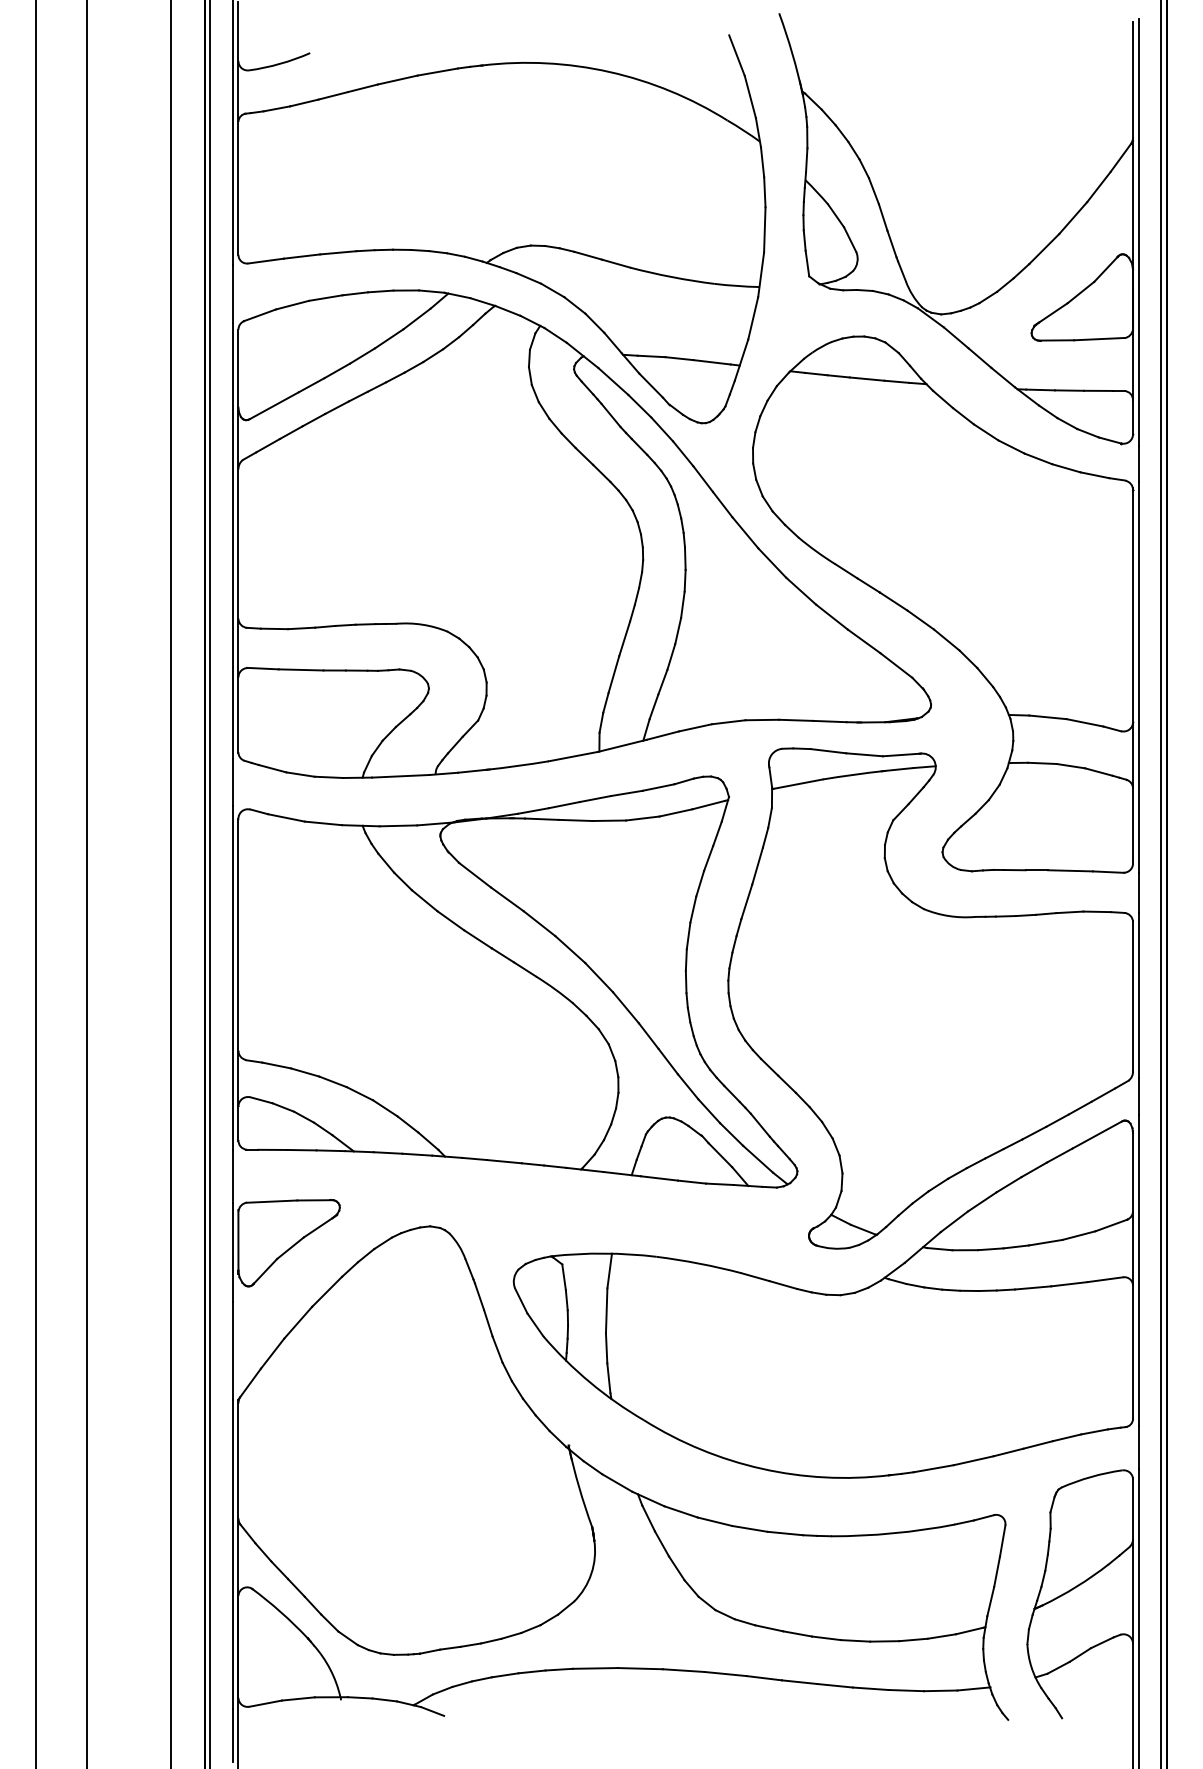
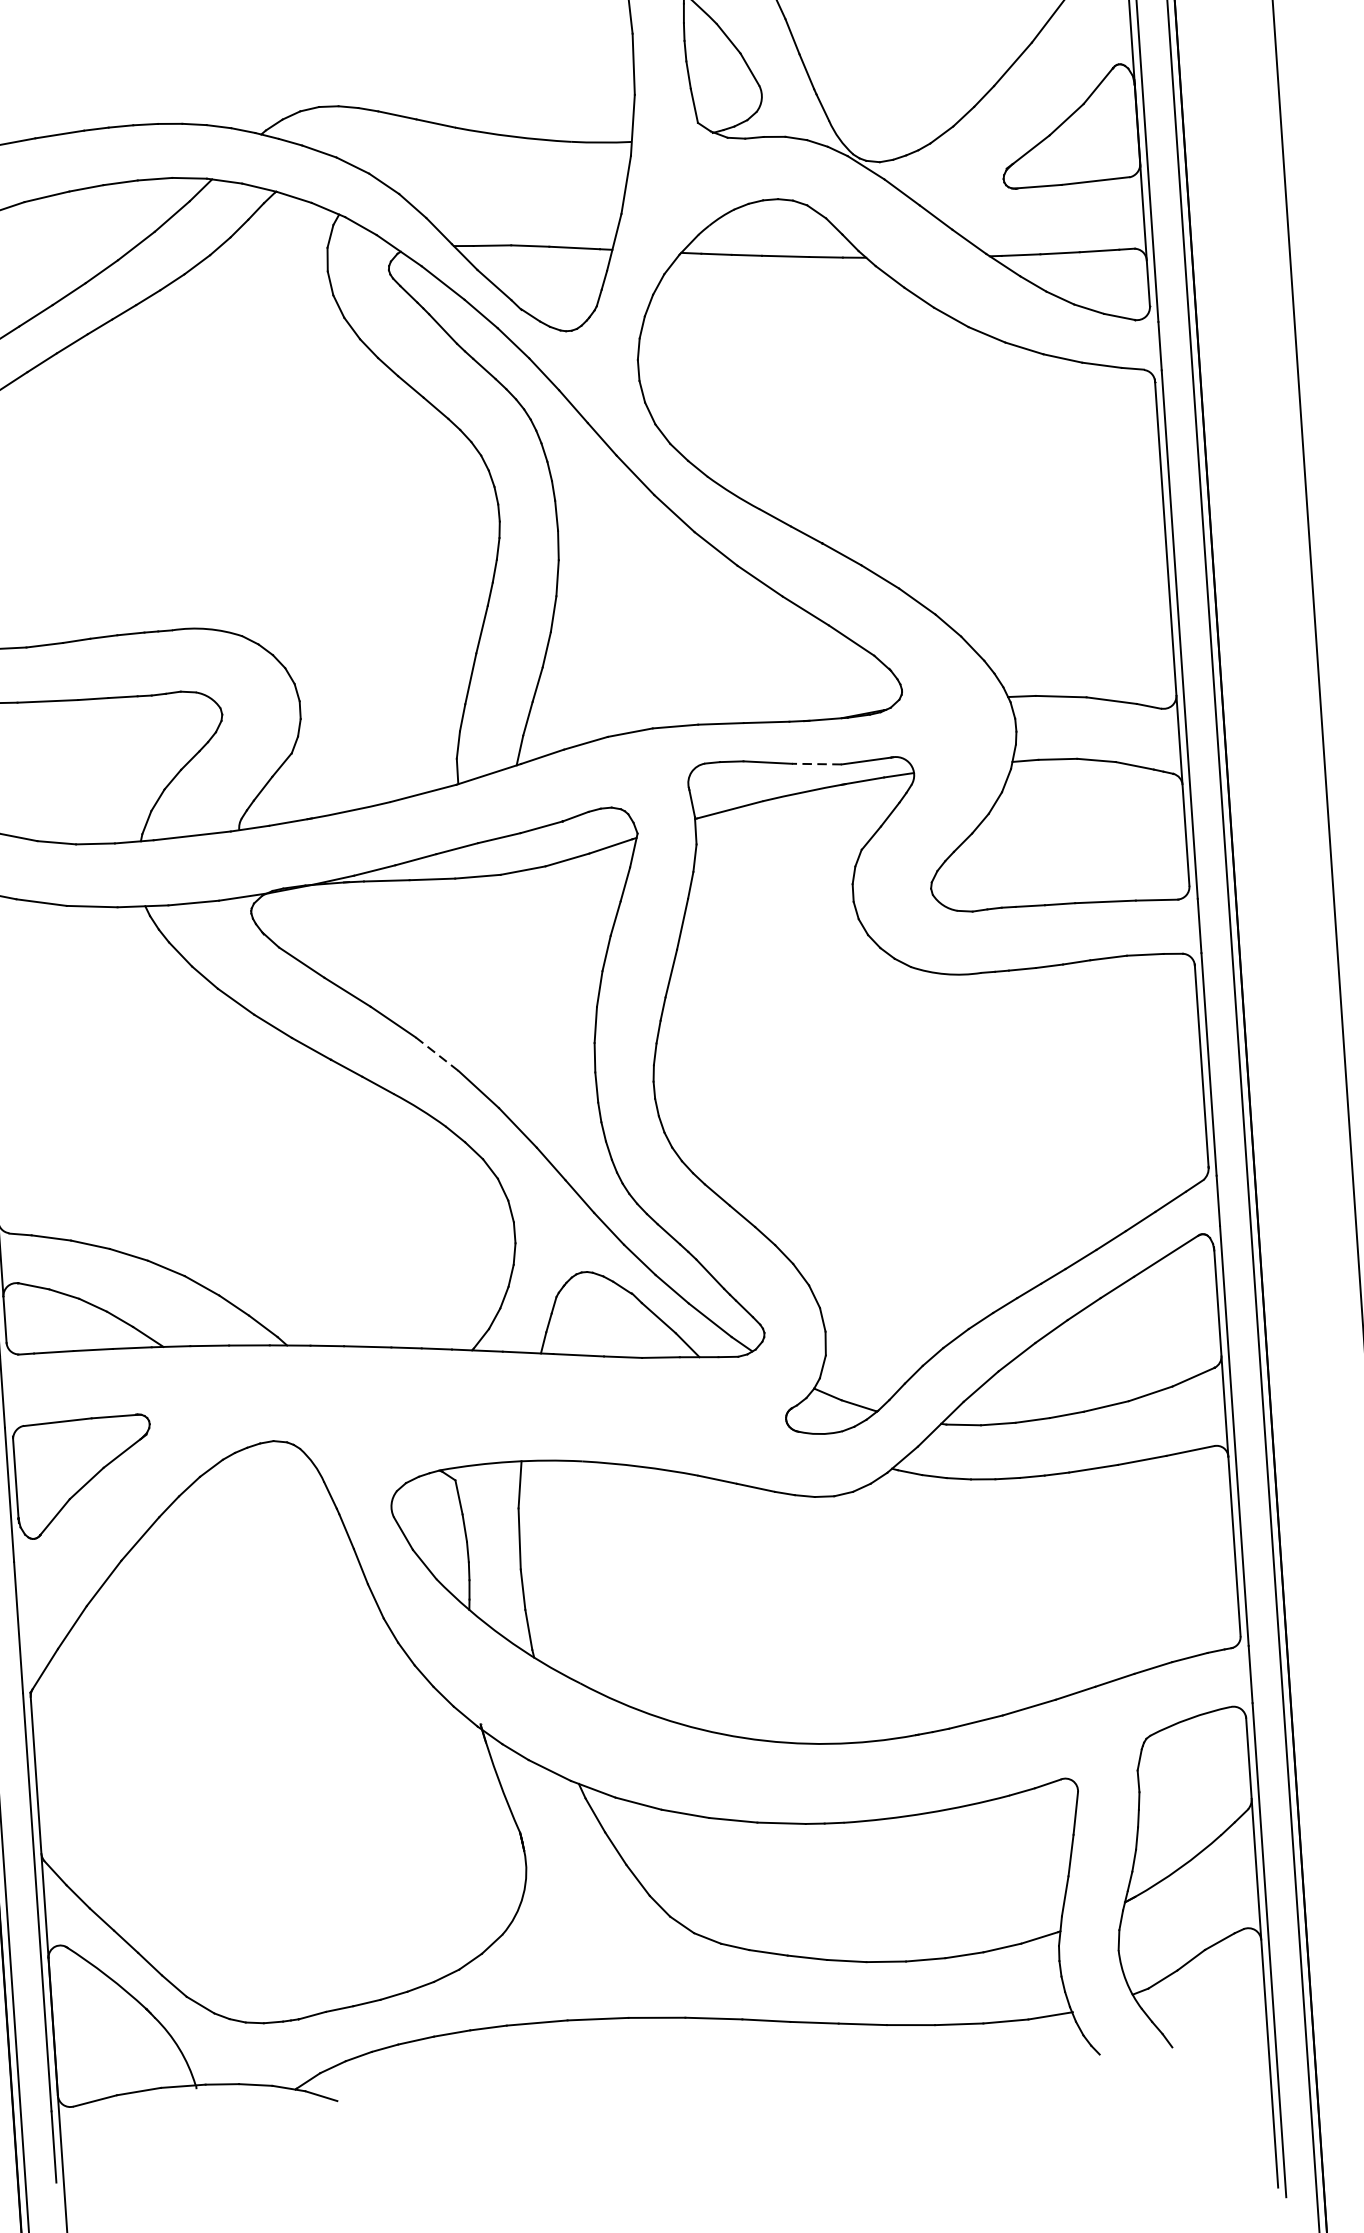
line: (864, 754) -> (816, 763), solid -> dashed
line: (570, 949) -> (437, 1054), solid -> dashed

